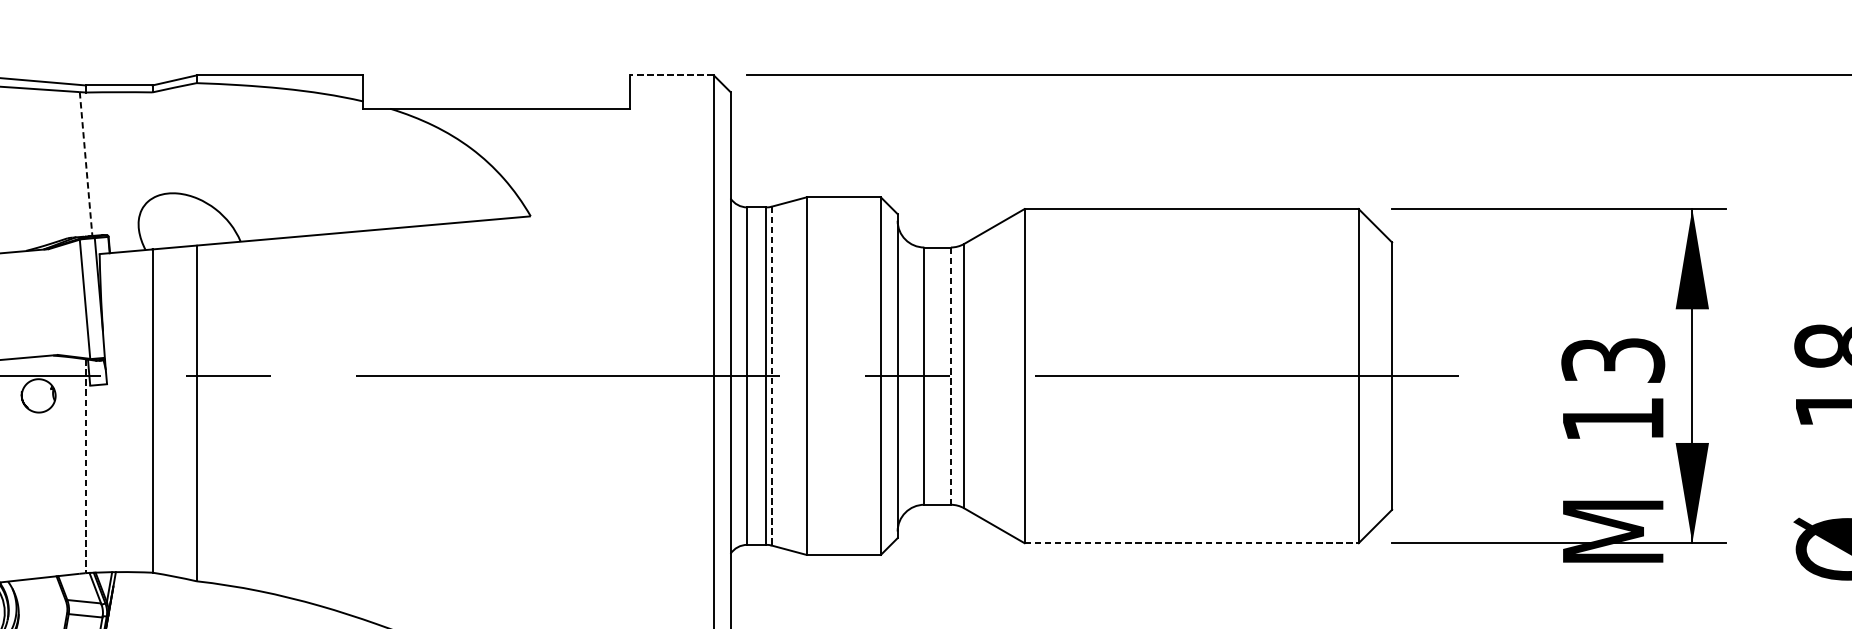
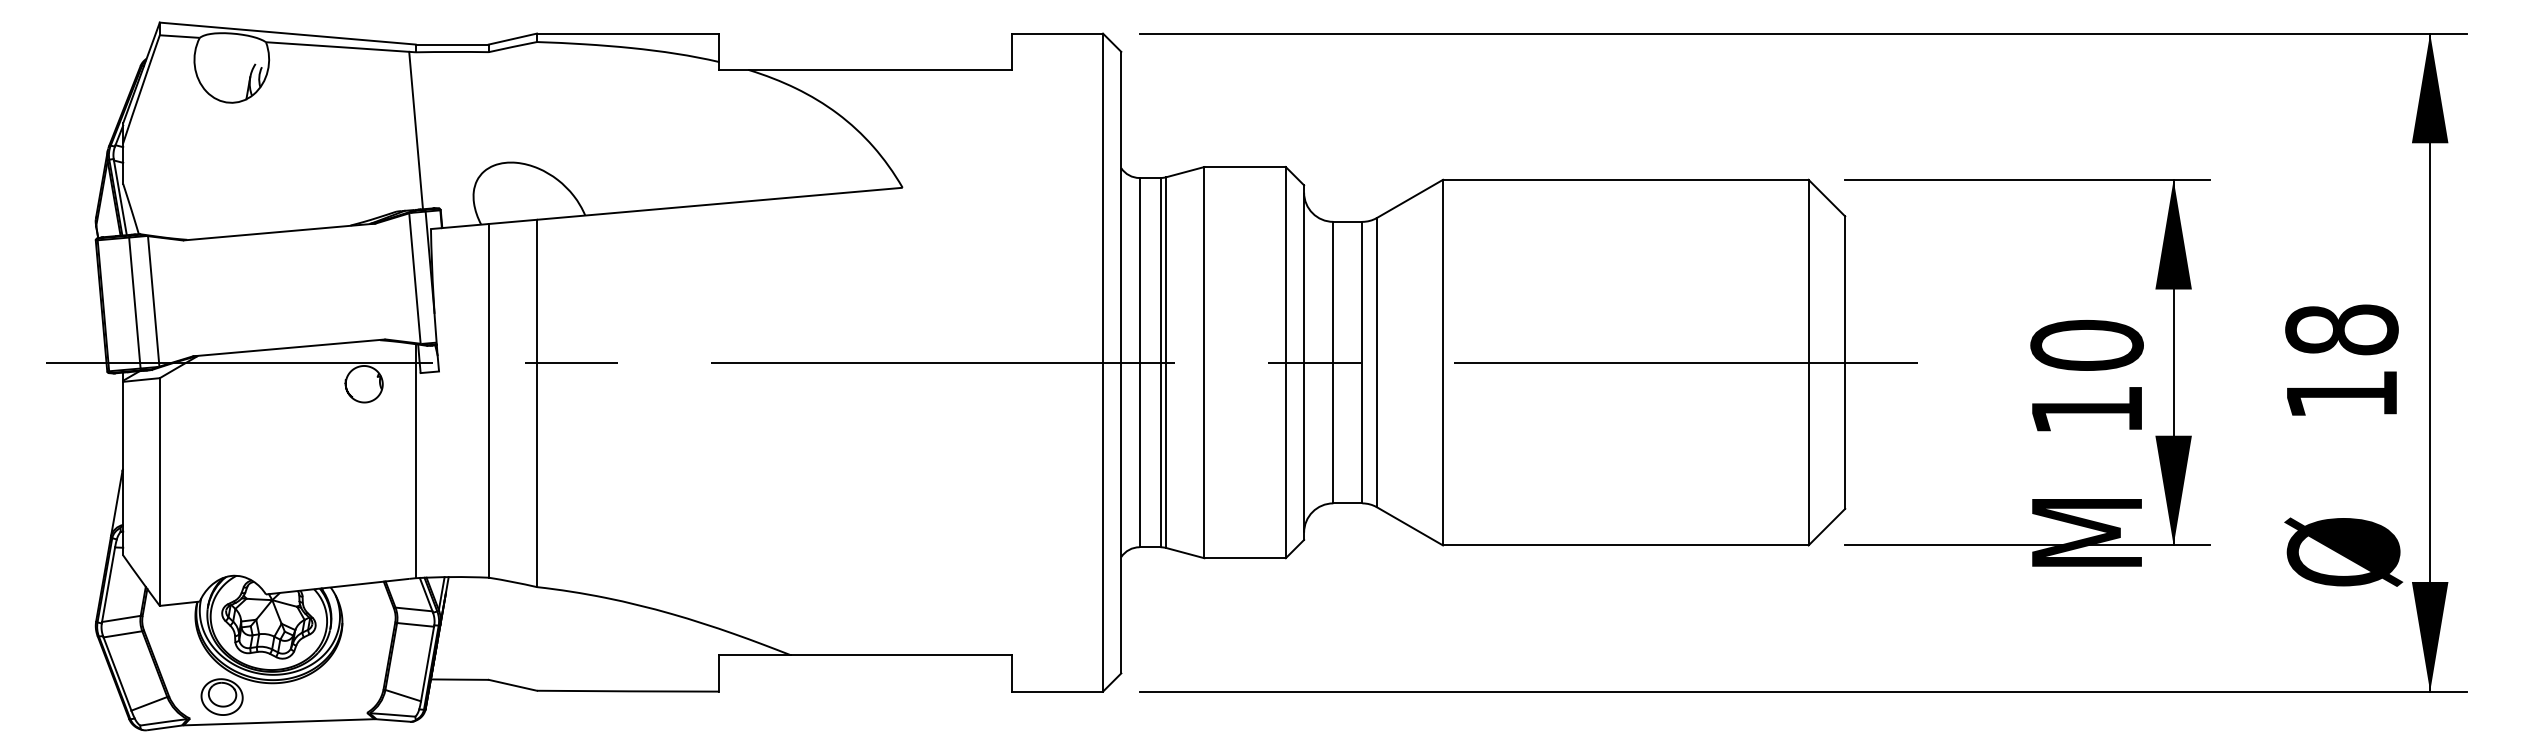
line: (672, 75) -> (1057, 33), dashed -> solid
line: (86, 164) -> (416, 131), dashed -> solid
text: (1612, 360) -> (2086, 345), 13 -> 10
line: (771, 376) -> (1166, 363), dashed -> solid
line: (951, 376) -> (1362, 362), dashed -> solid
line: (85, 466) -> (415, 461), dashed -> solid
line: (1191, 543) -> (1625, 545), dashed -> solid

